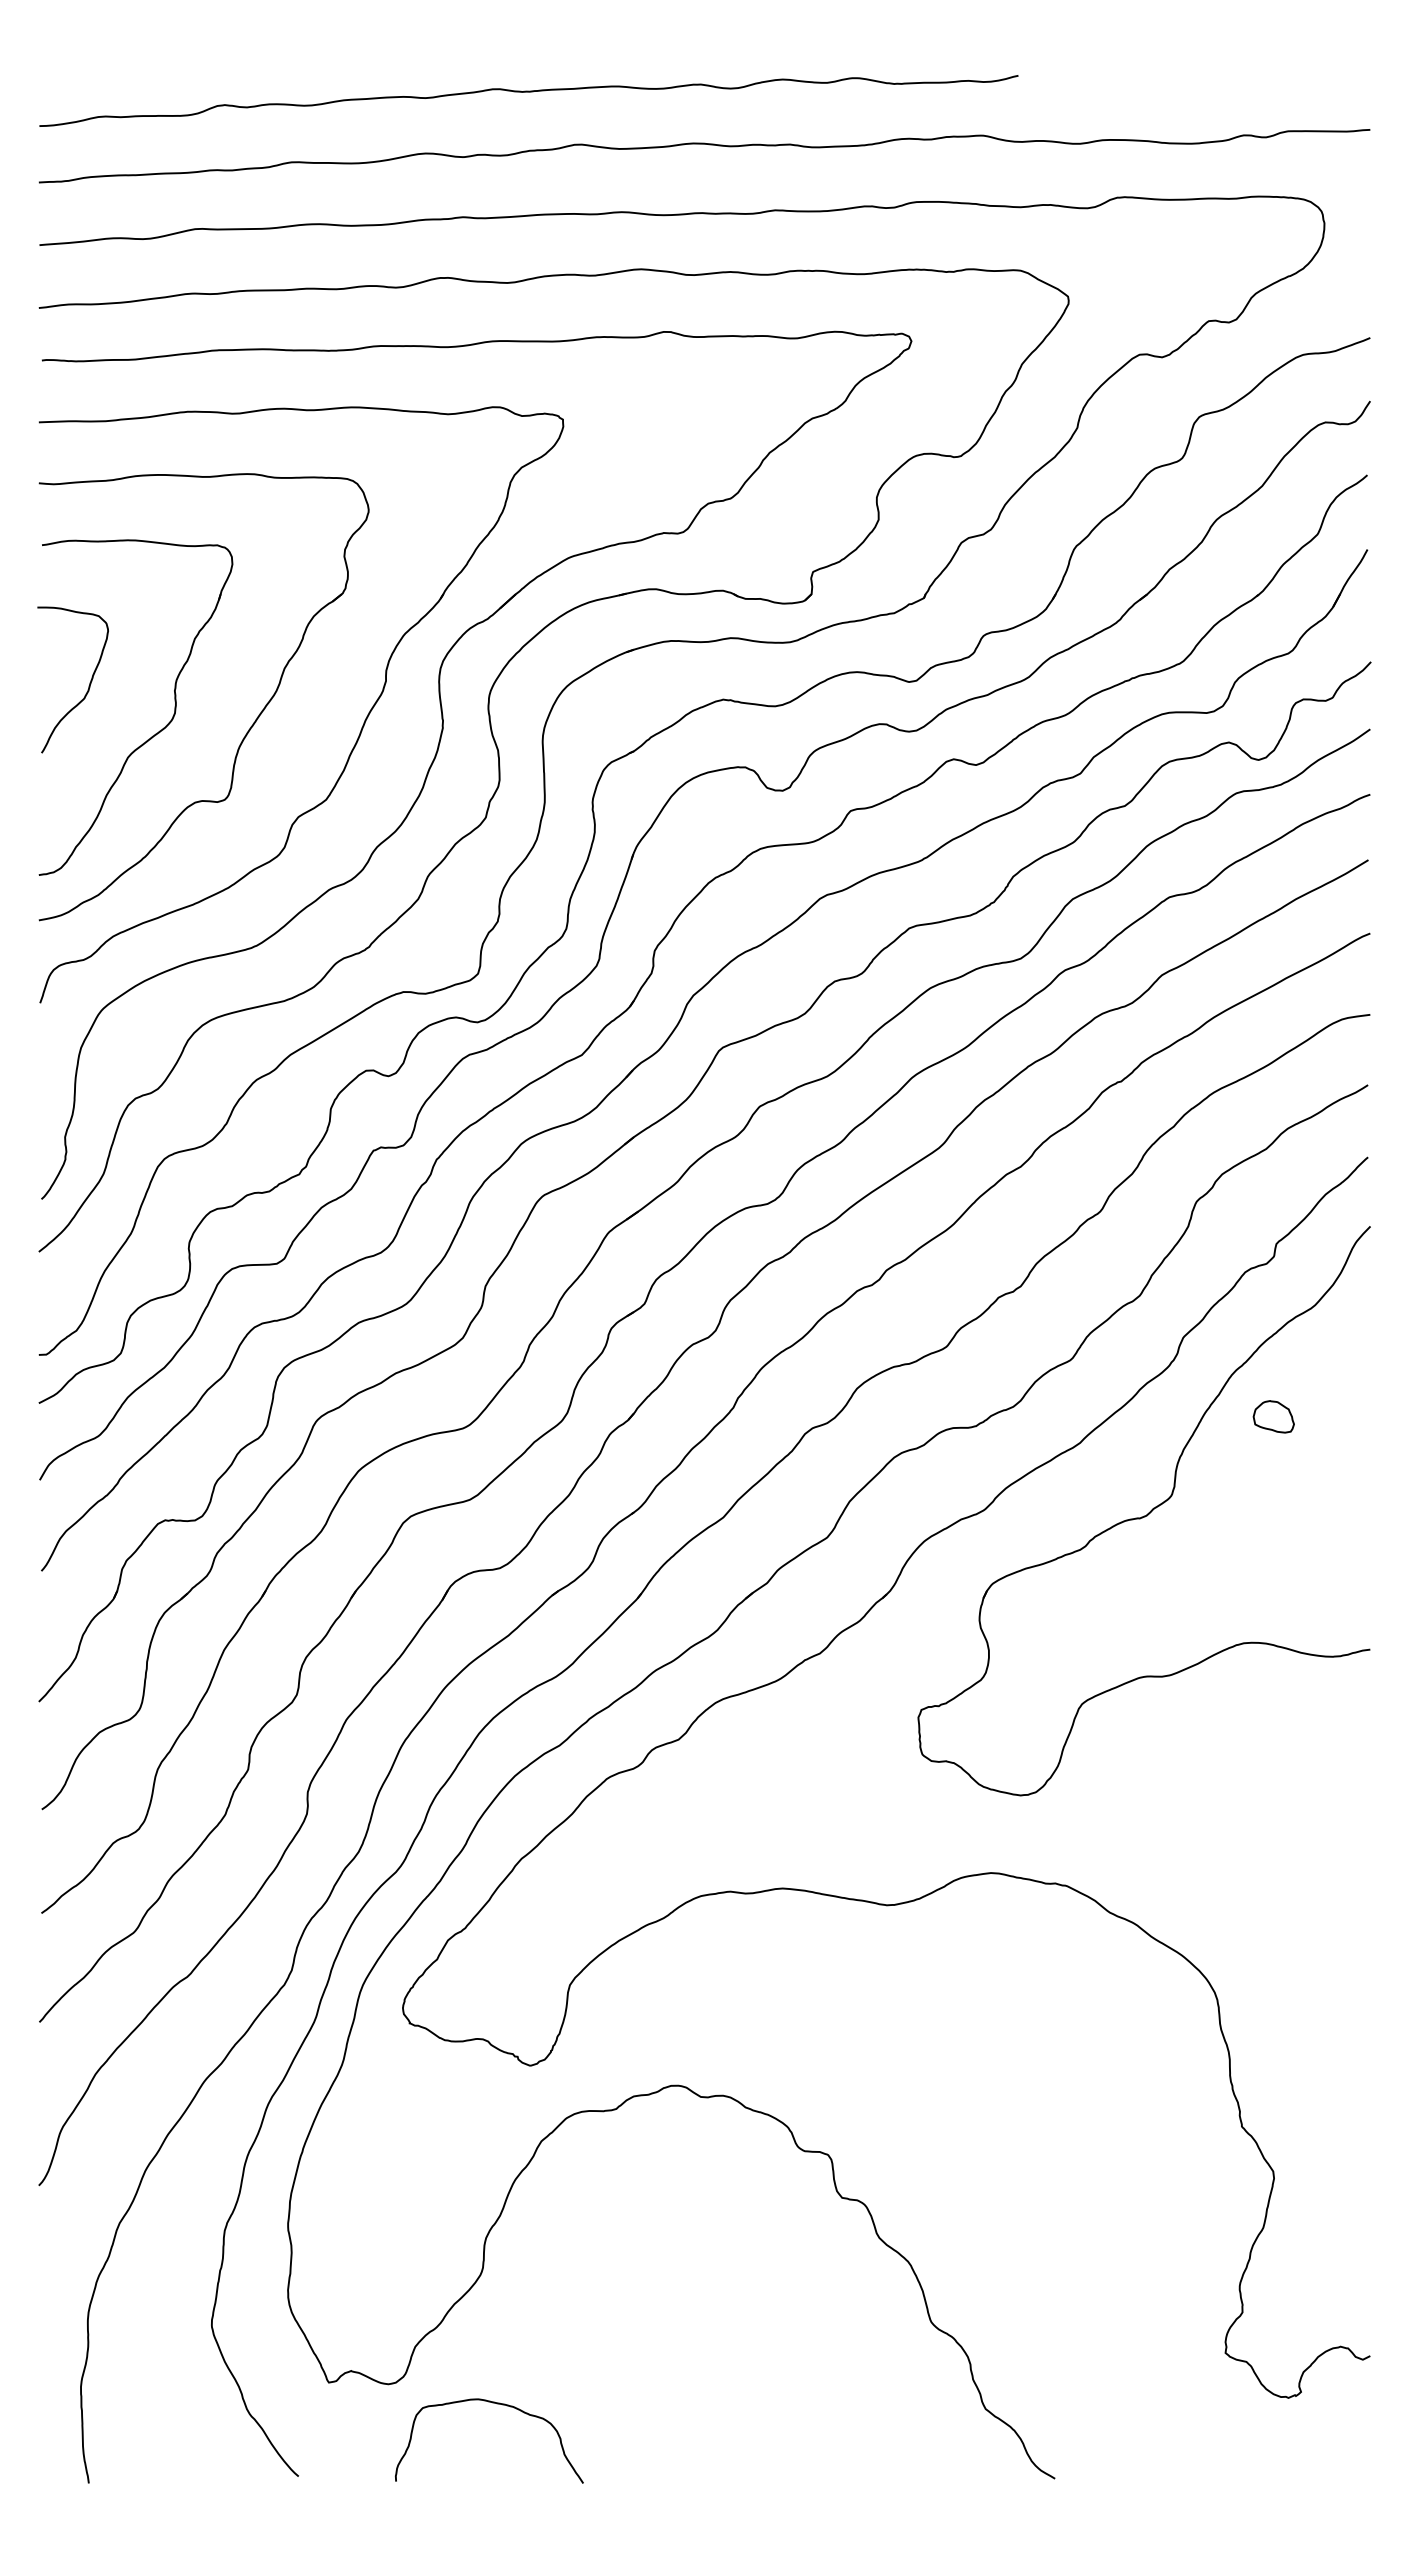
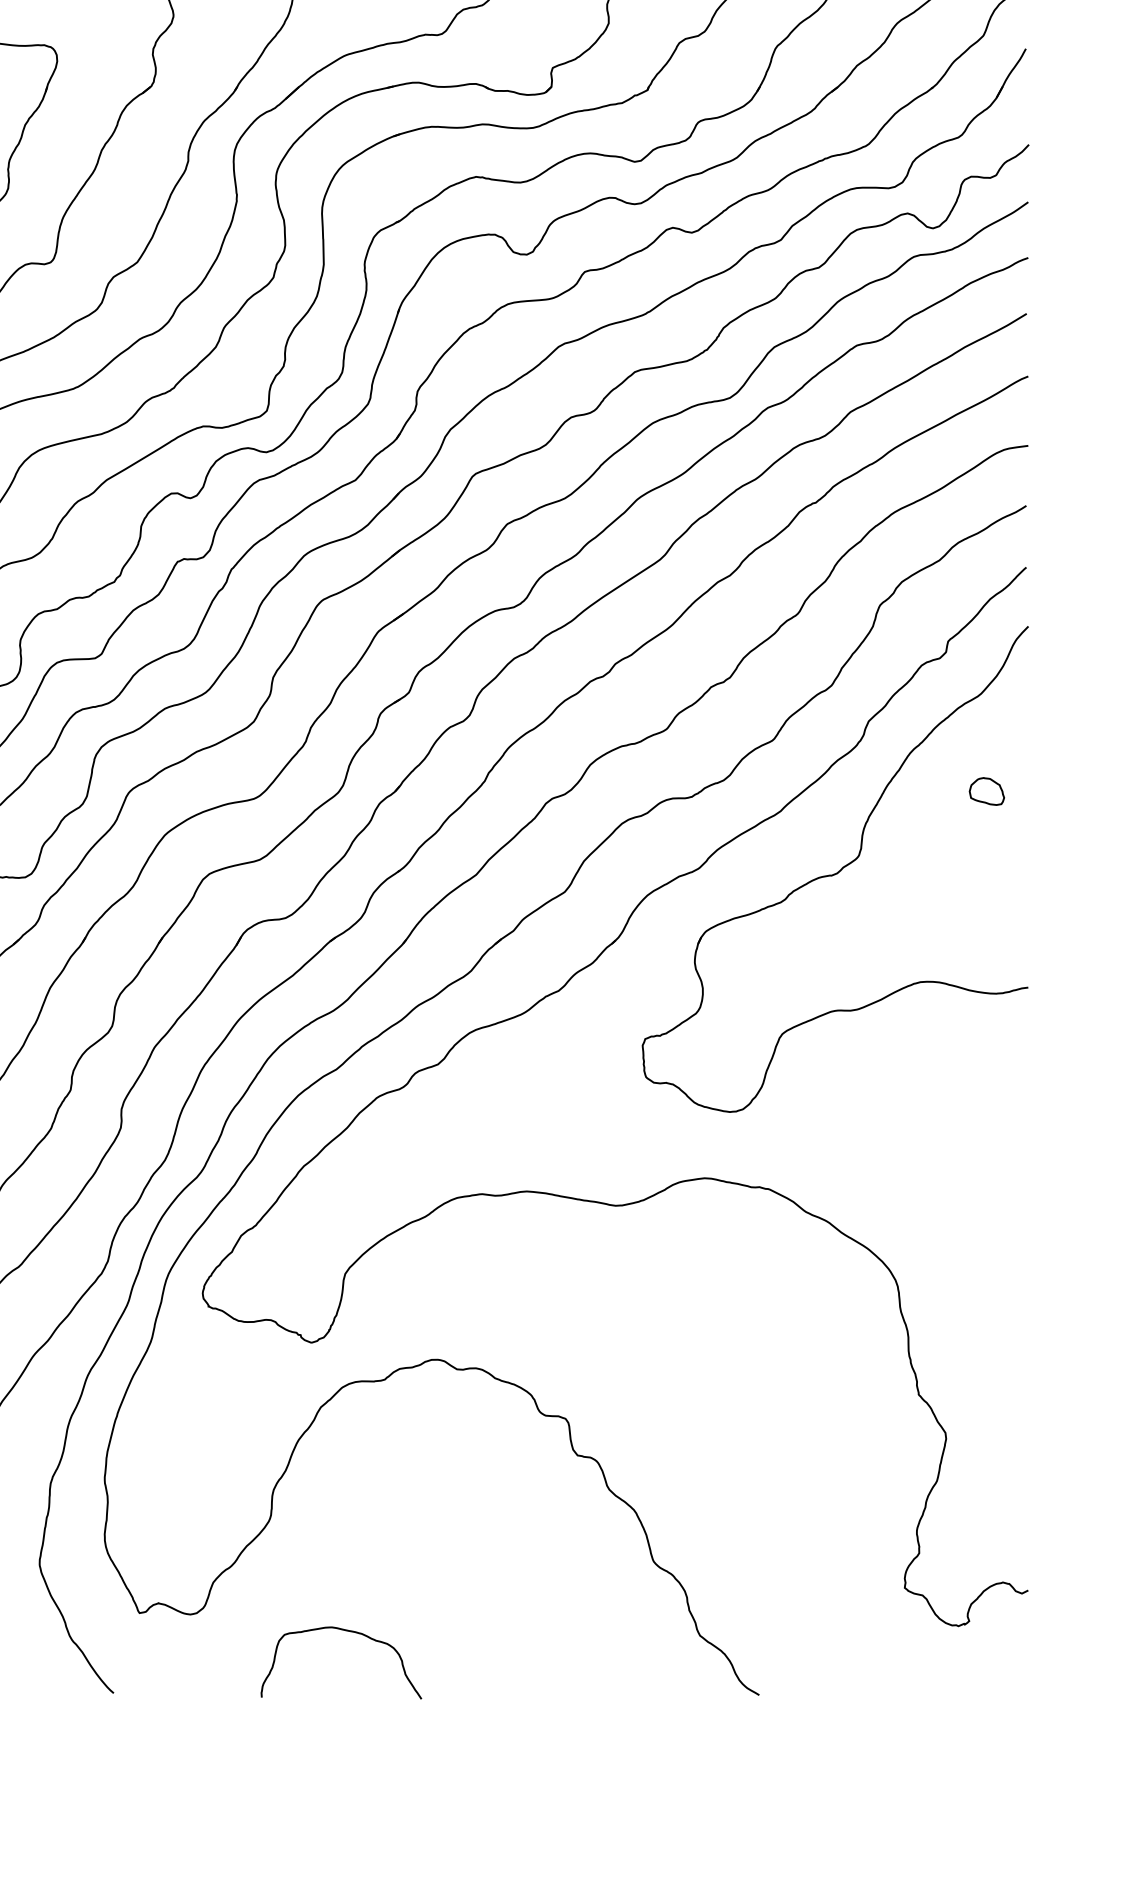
part: (1273, 1416) -> (986, 791), moved
curve: (497, 2404) -> (348, 1631), moved

